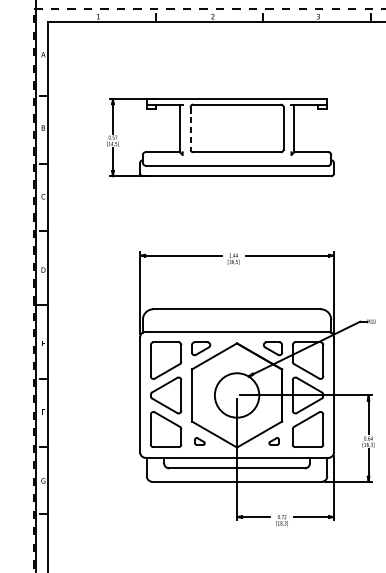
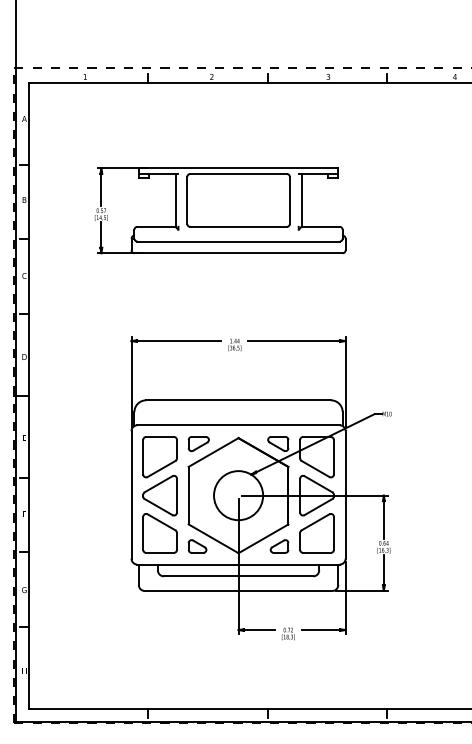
line: (190, 128) -> (187, 200), dashed -> solid
part: (199, 441) -> (197, 546), size x1.67
part: (274, 441) -> (279, 546), size x1.67

